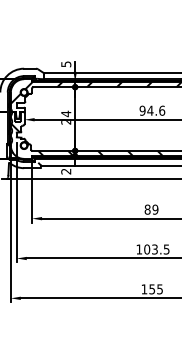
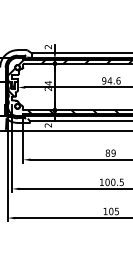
text: (66, 64) -> (48, 47), 5 -> 2
text: (155, 249) -> (113, 182), 103.5 -> 100.5
text: (152, 289) -> (111, 211), 155 -> 105

